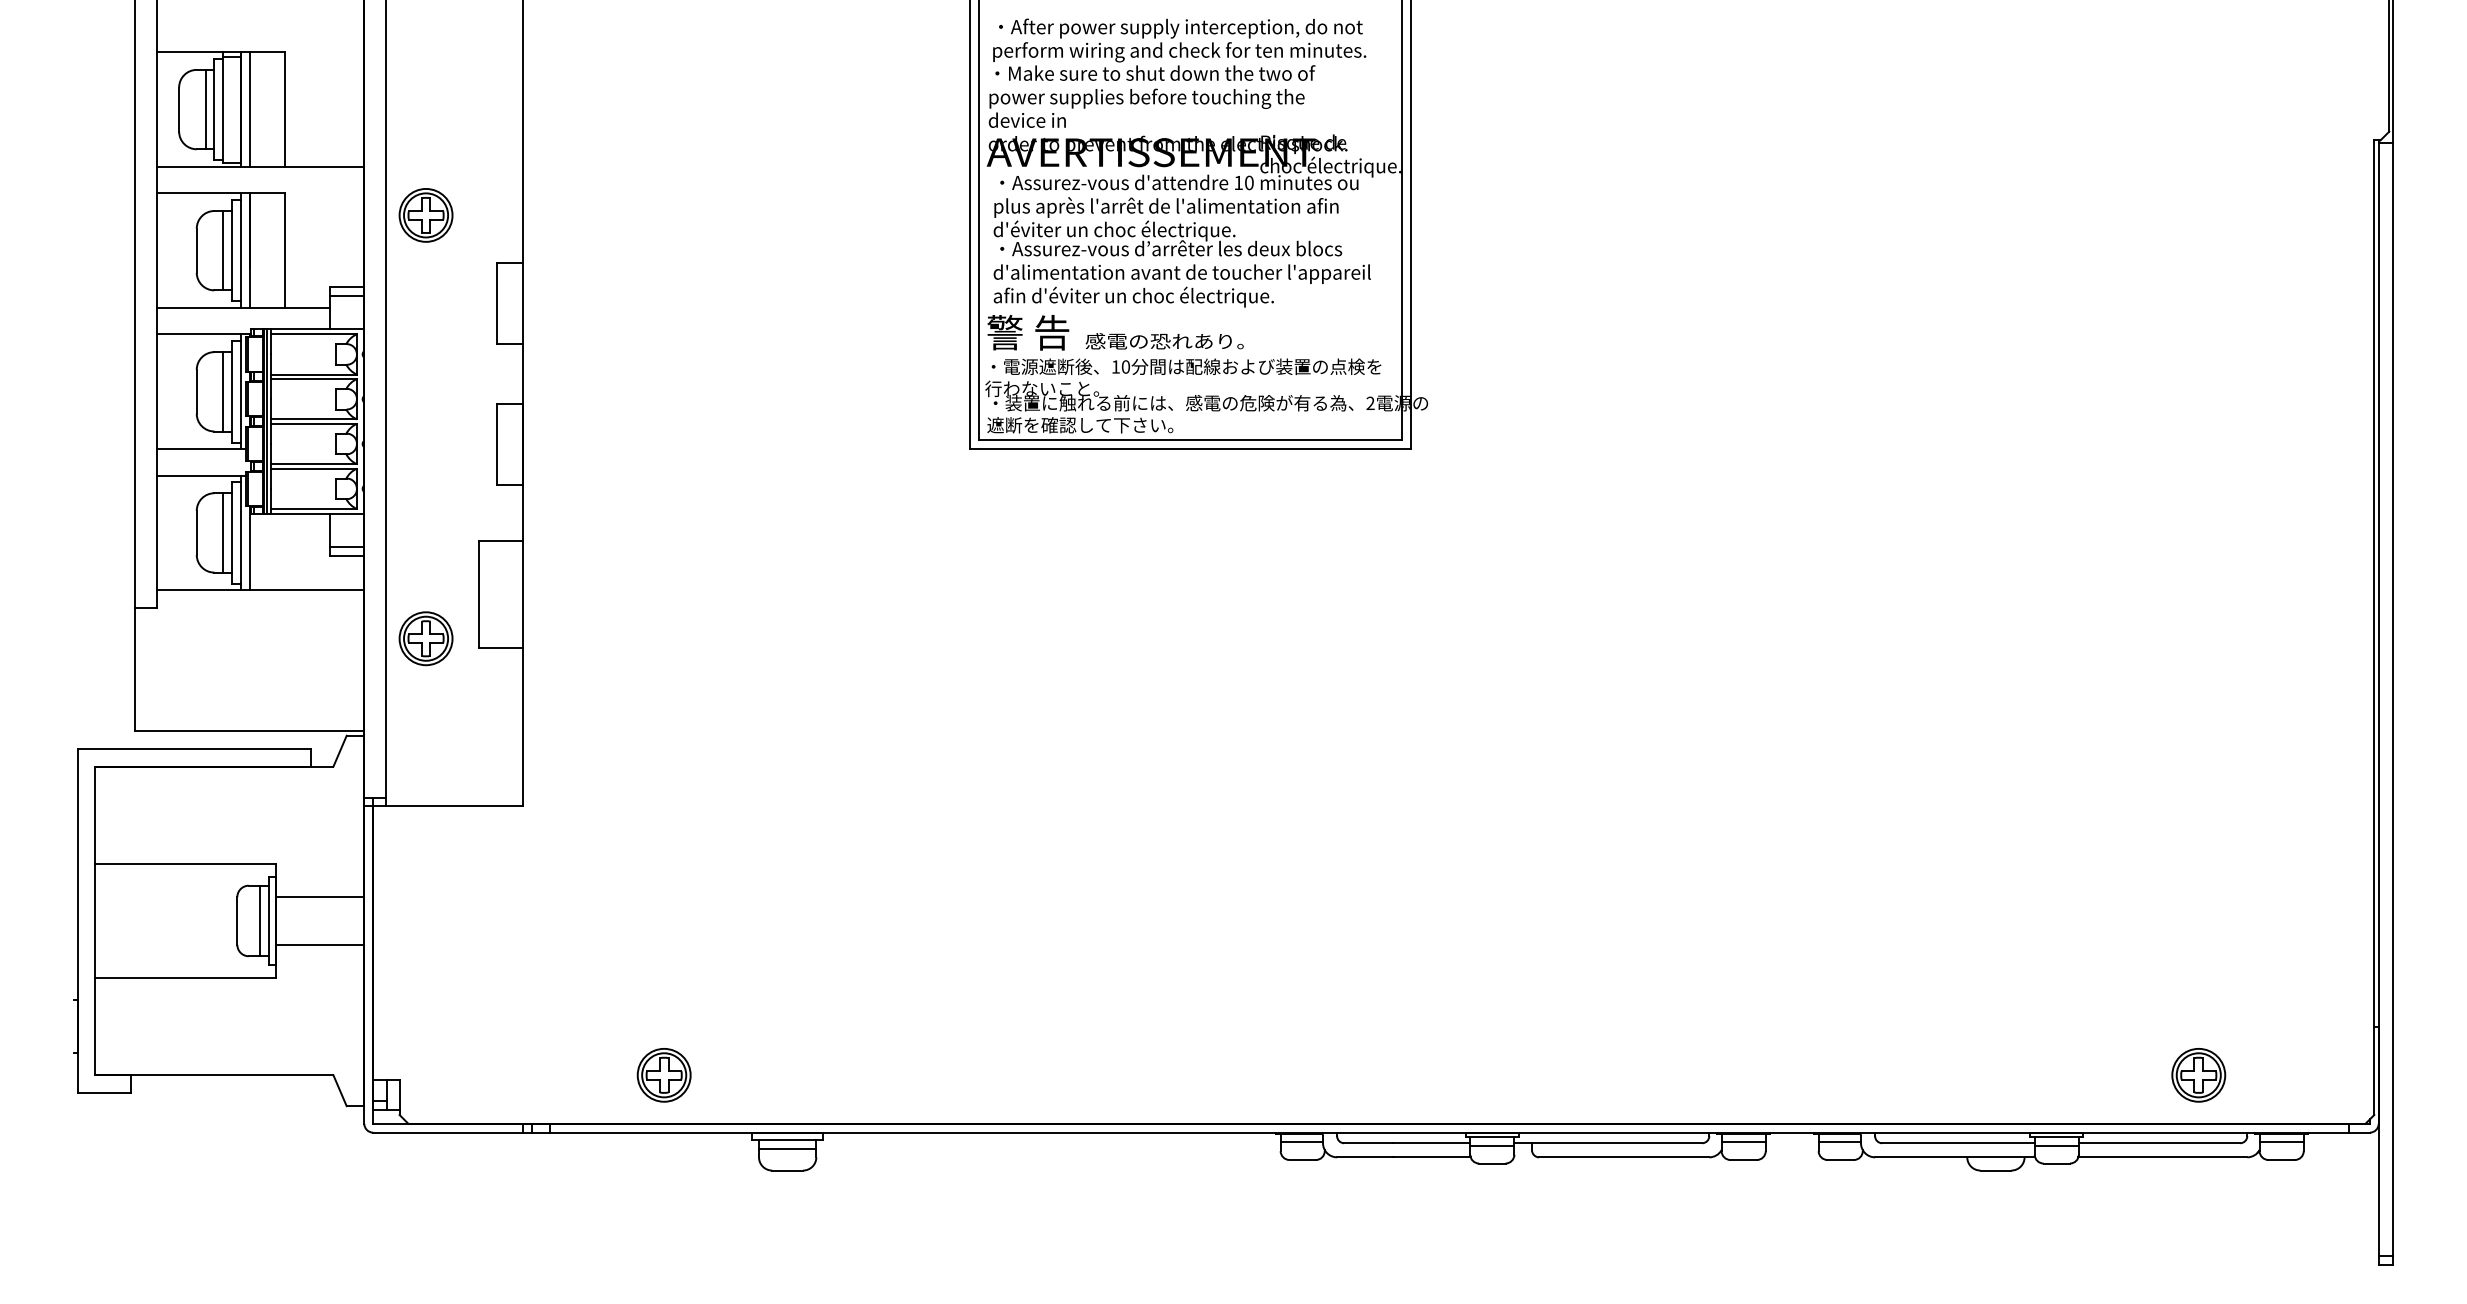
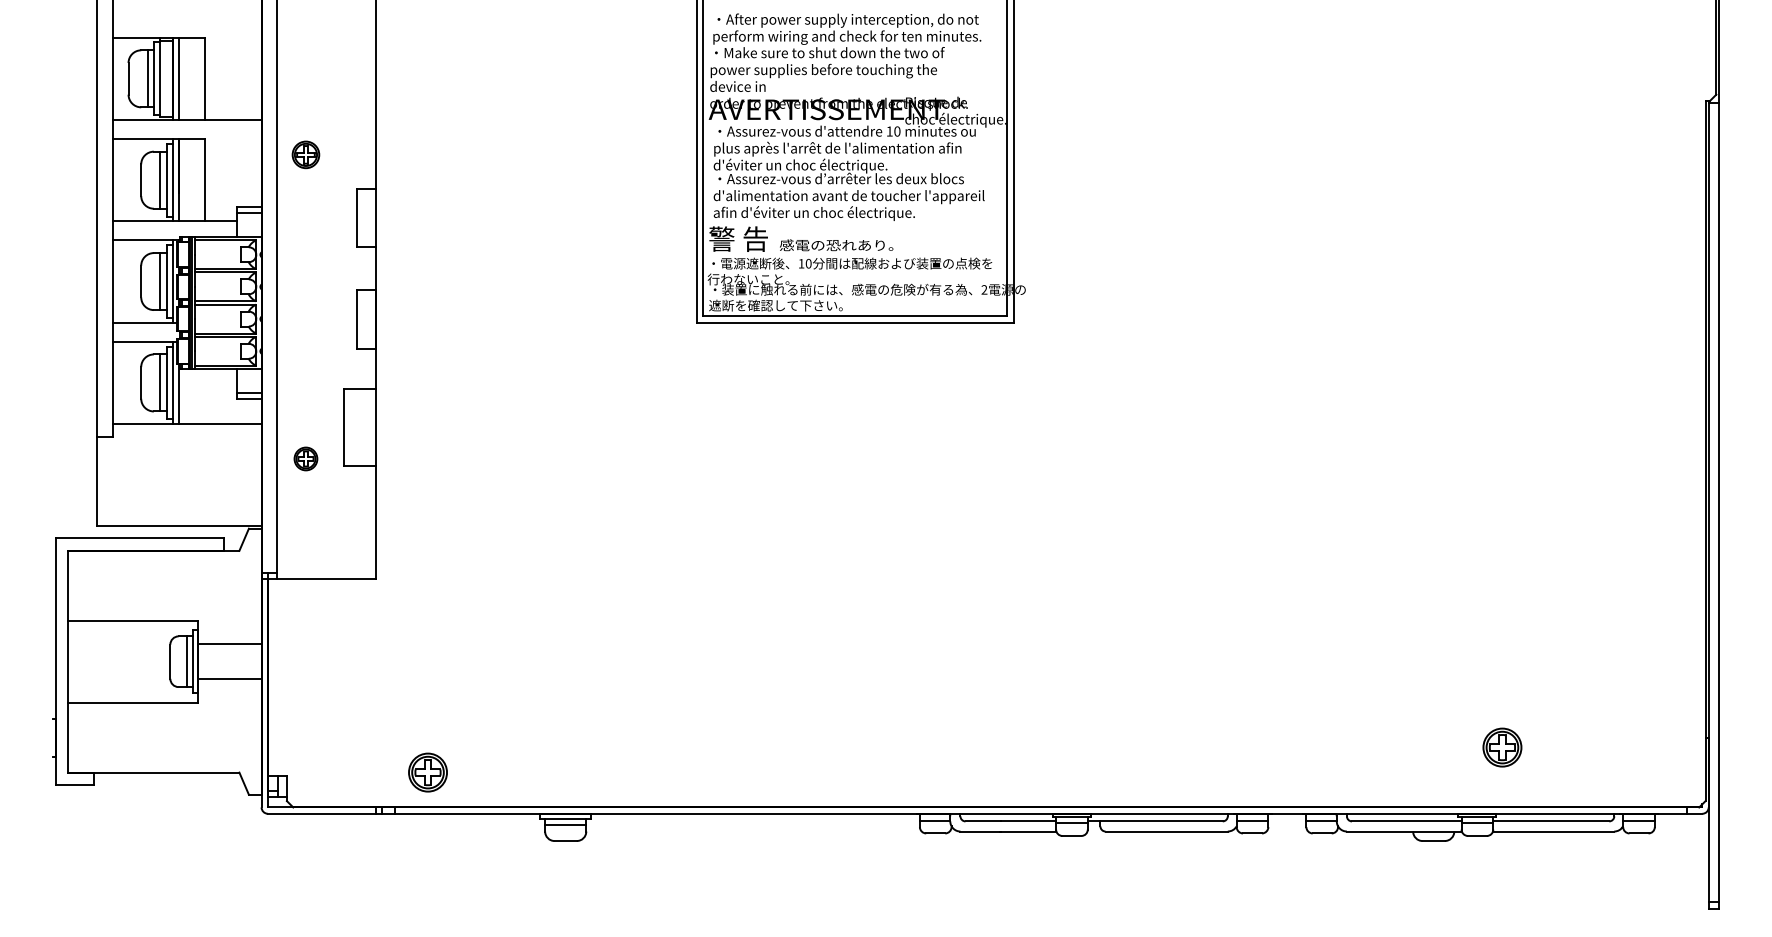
part: (425, 214) -> (305, 154), size x0.7
part: (425, 638) -> (305, 458), size x0.6
part: (663, 1075) -> (427, 772), moved
part: (2198, 1075) -> (1502, 747), moved

